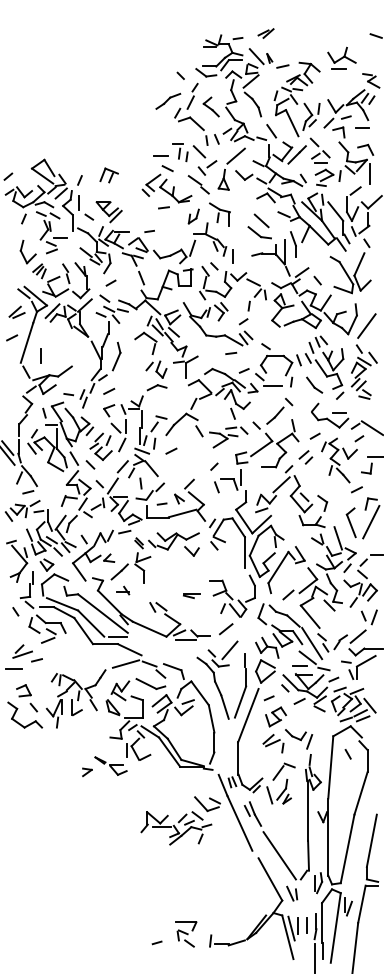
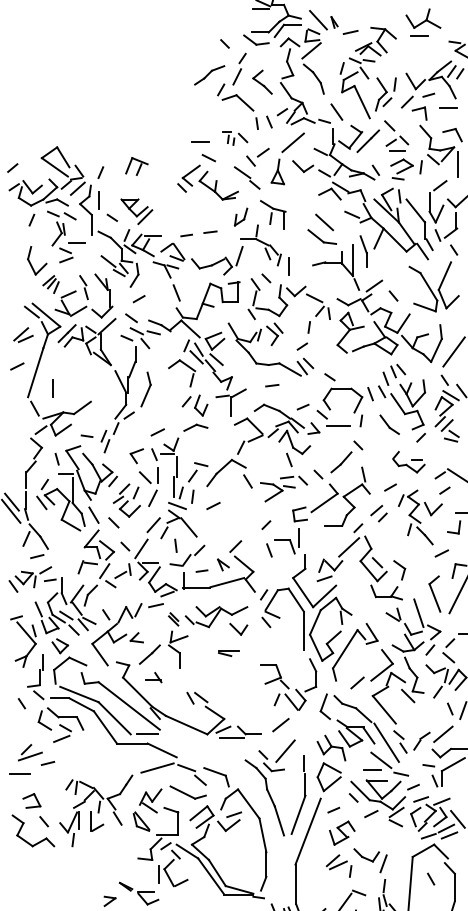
part: (189, 152) -> (235, 138), size x0.6
line: (163, 207) -> (209, 231), moved
line: (231, 352) -> (272, 384), moved
line: (109, 390) -> (158, 431), moved
part: (330, 415) -> (409, 462), size x0.7
part: (191, 595) -> (228, 652), moved

